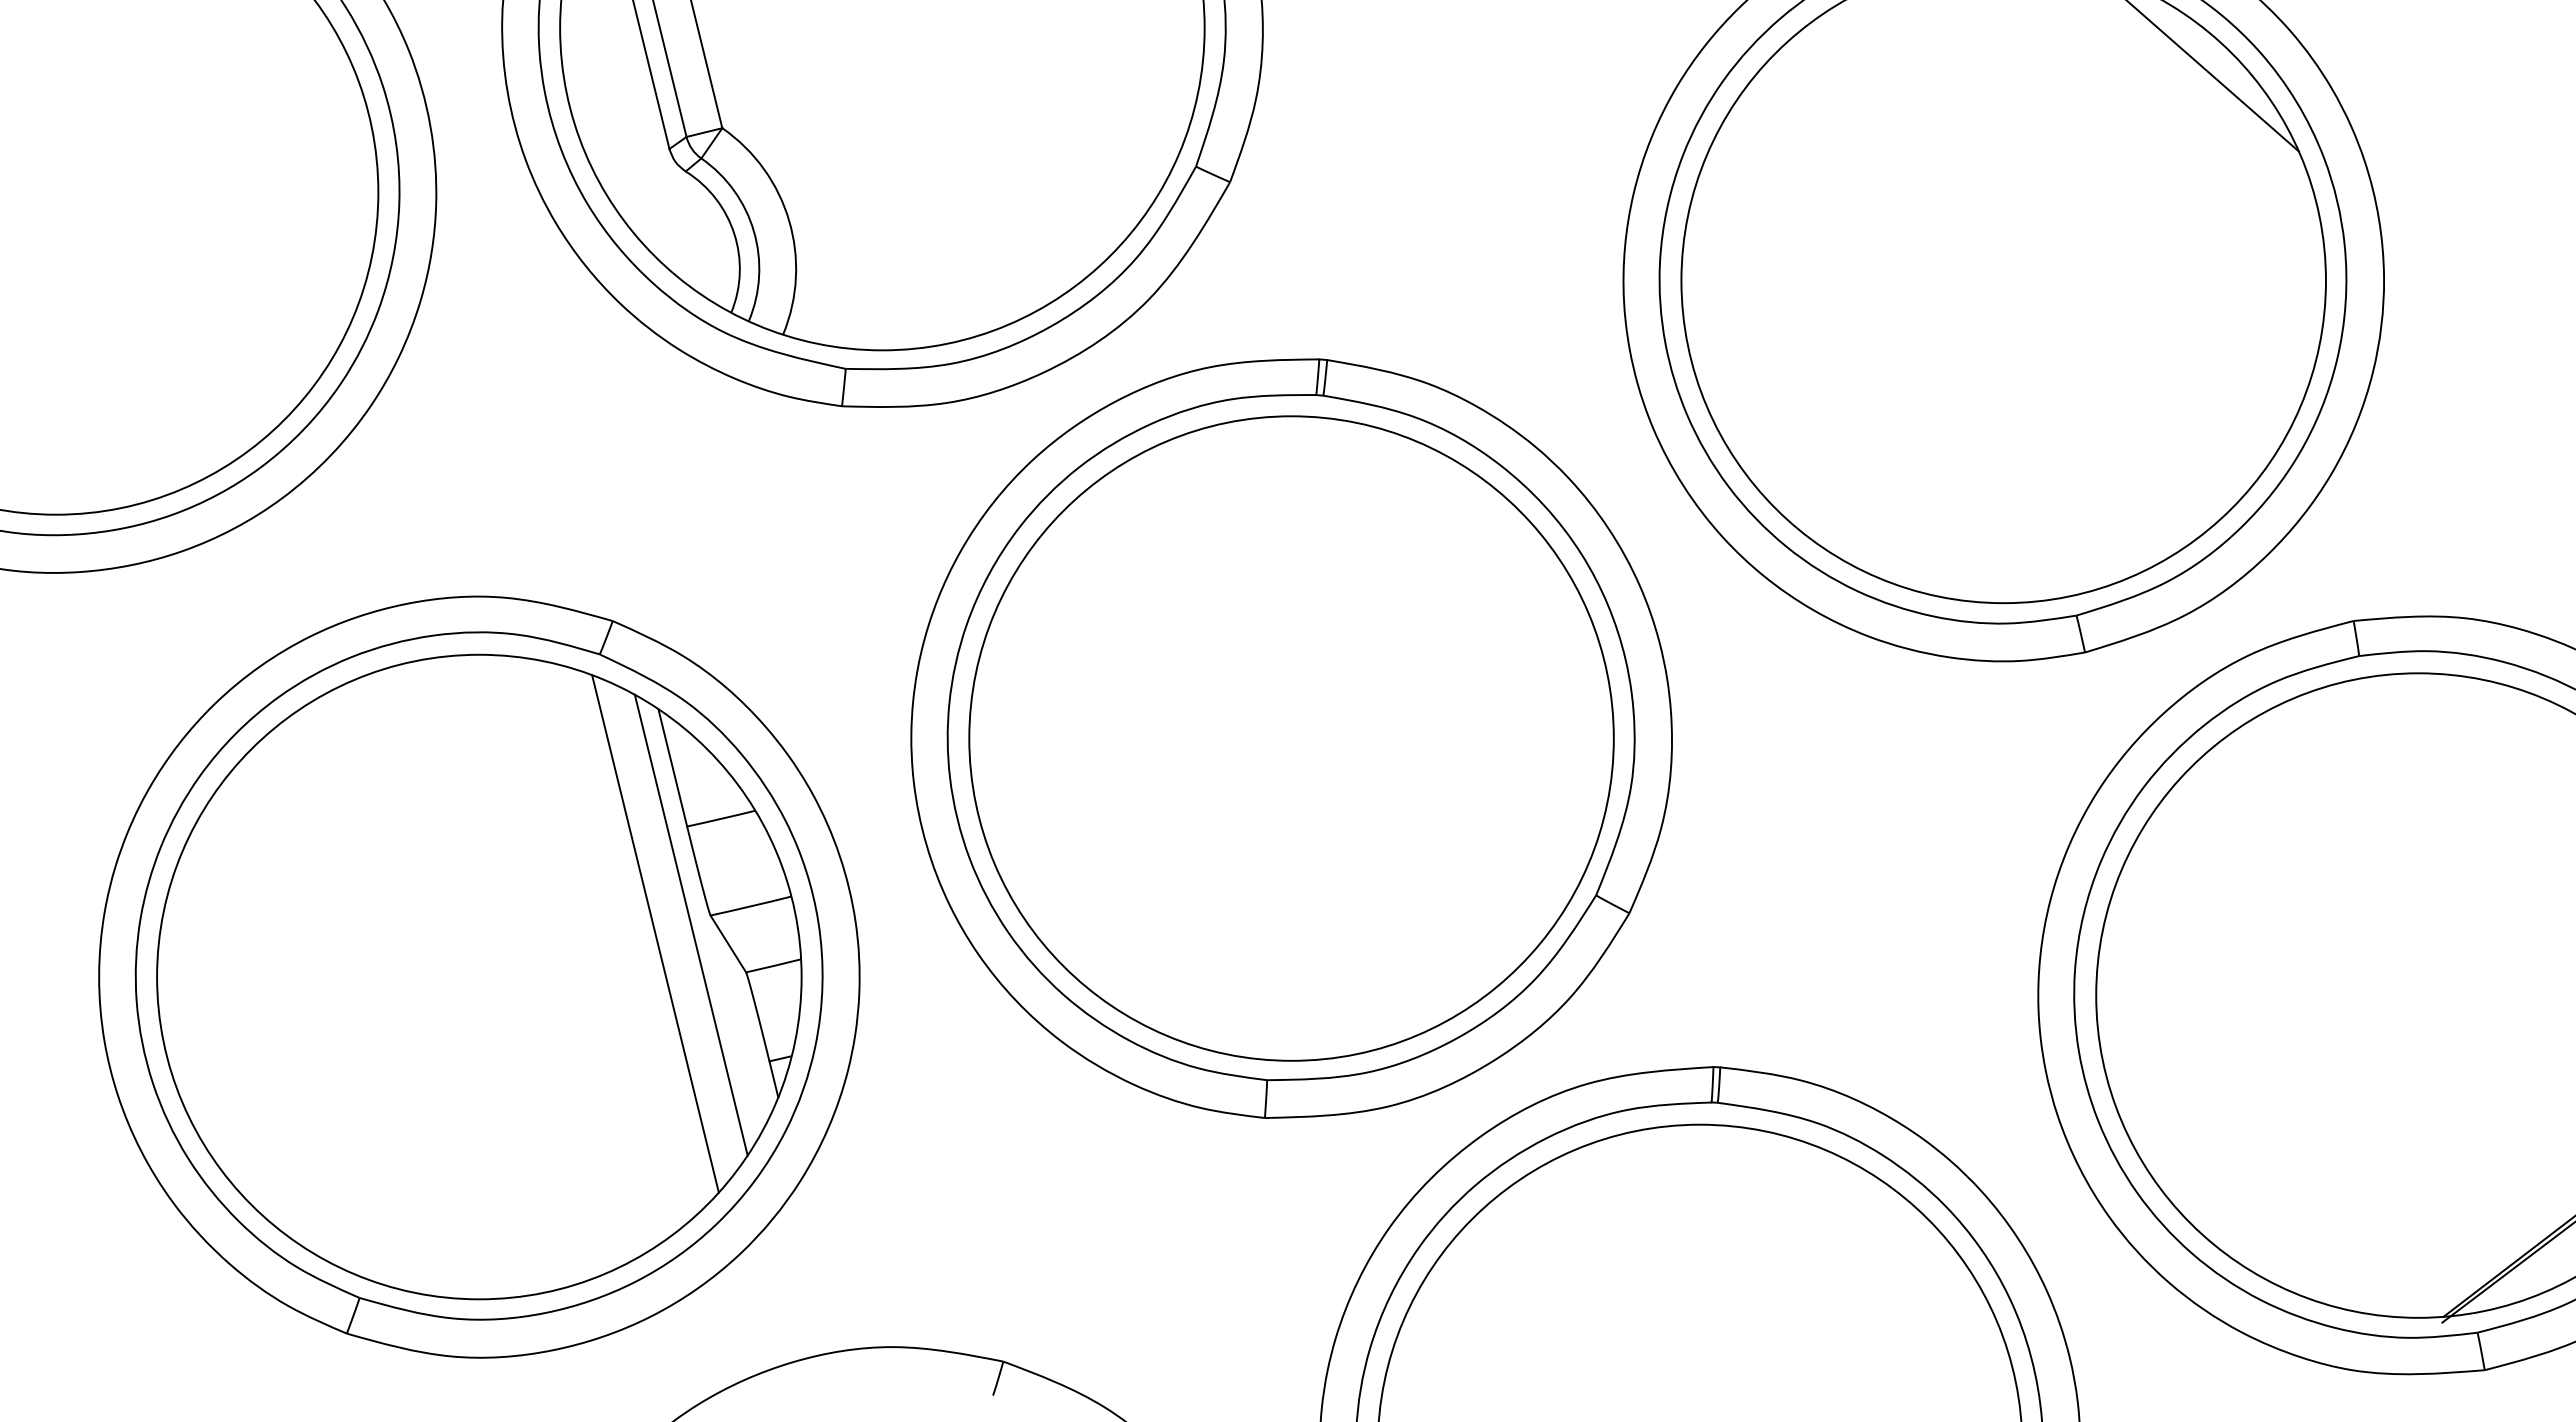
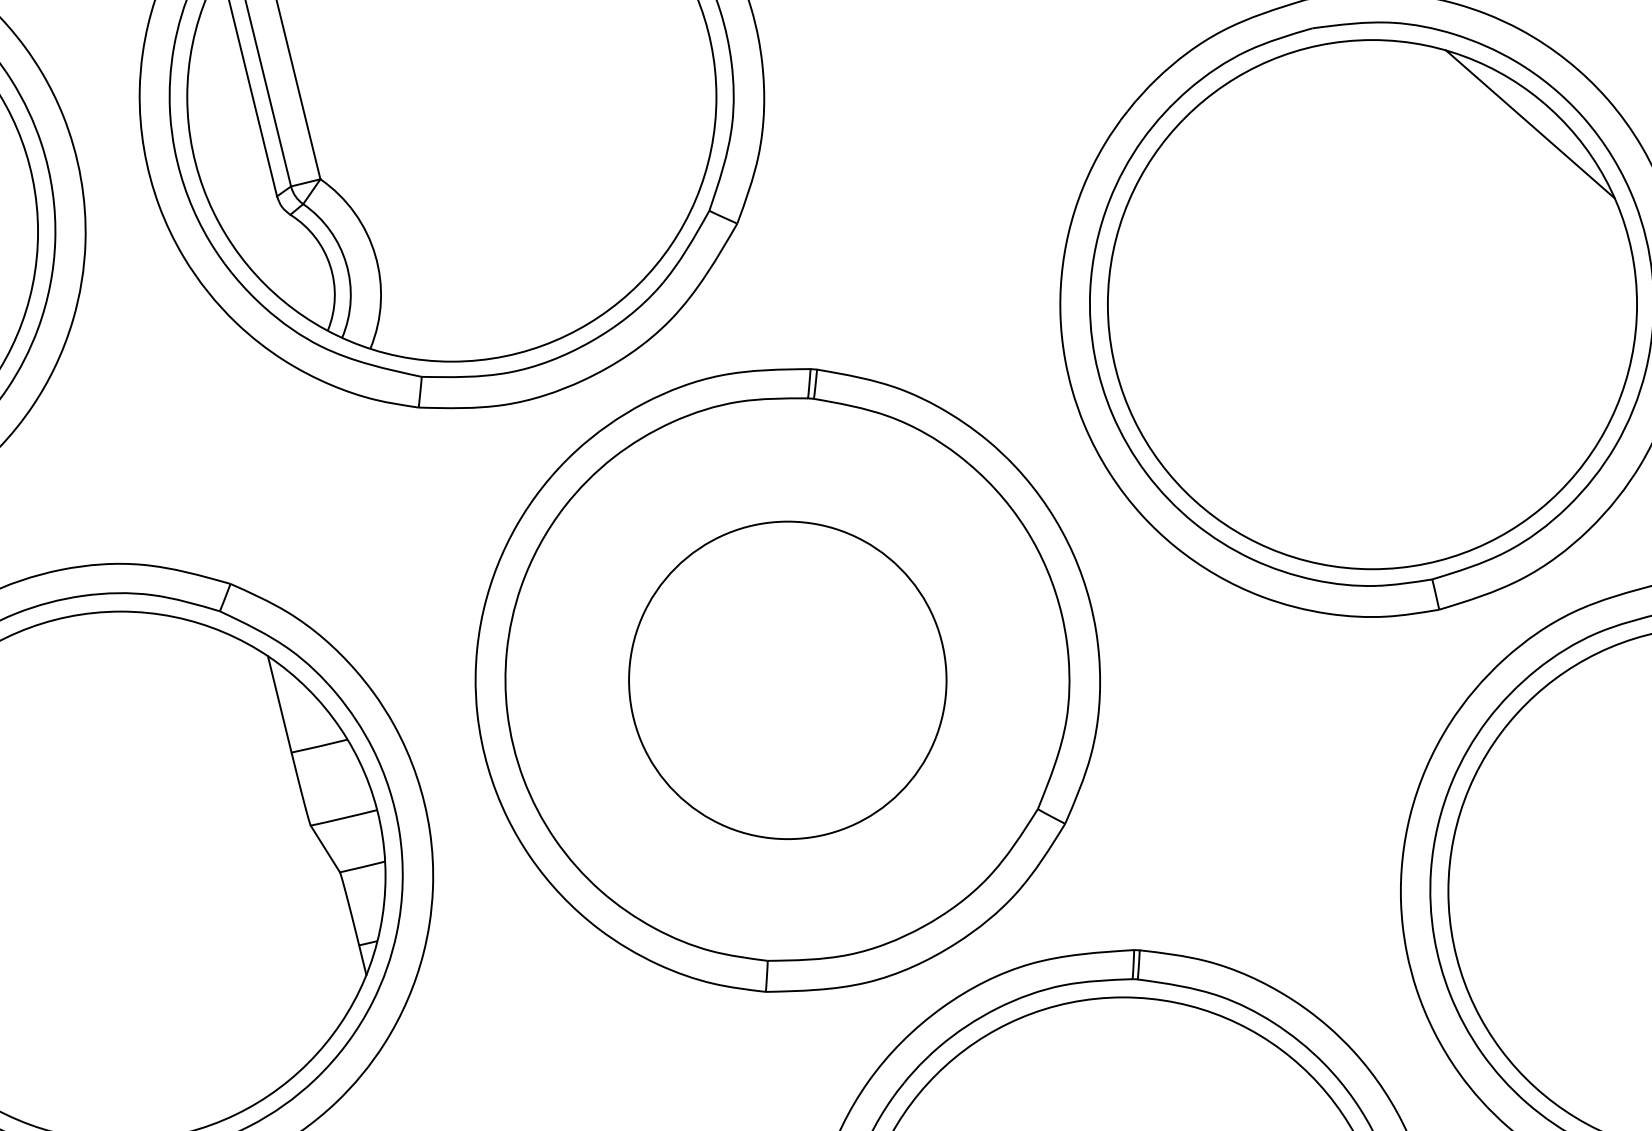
circle: (1291, 738) -> (787, 680), size x0.6
line: (690, 924) -> (294, 833), removed
line: (655, 933) -> (265, 840), removed

